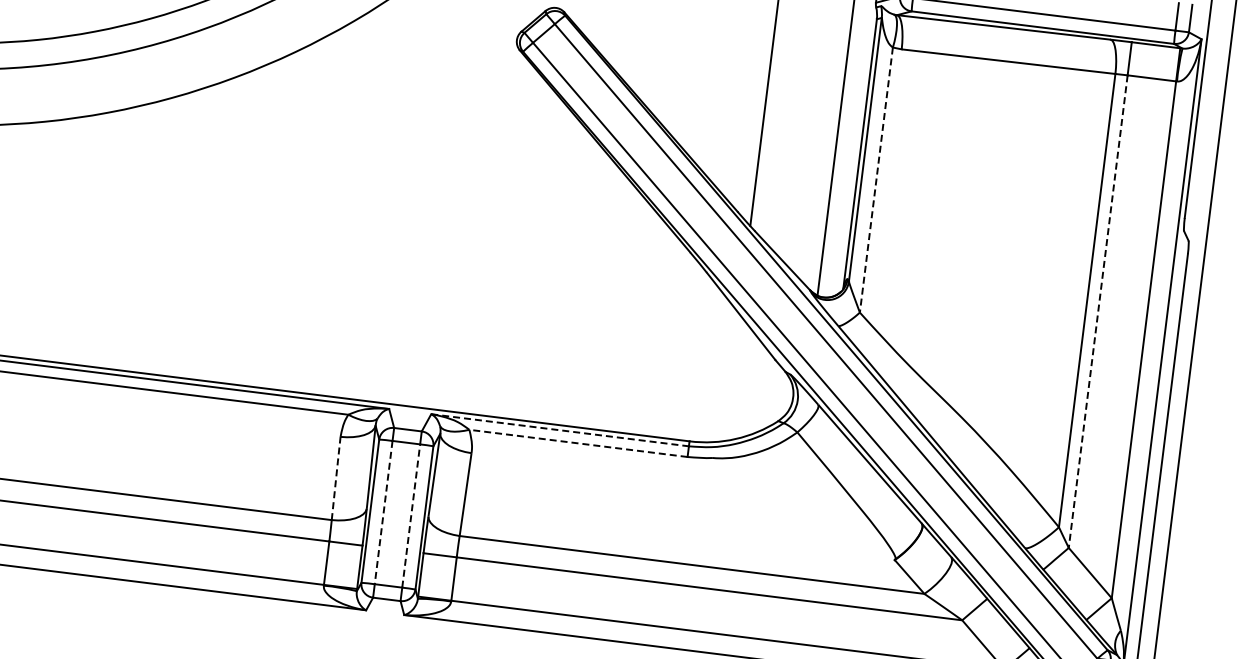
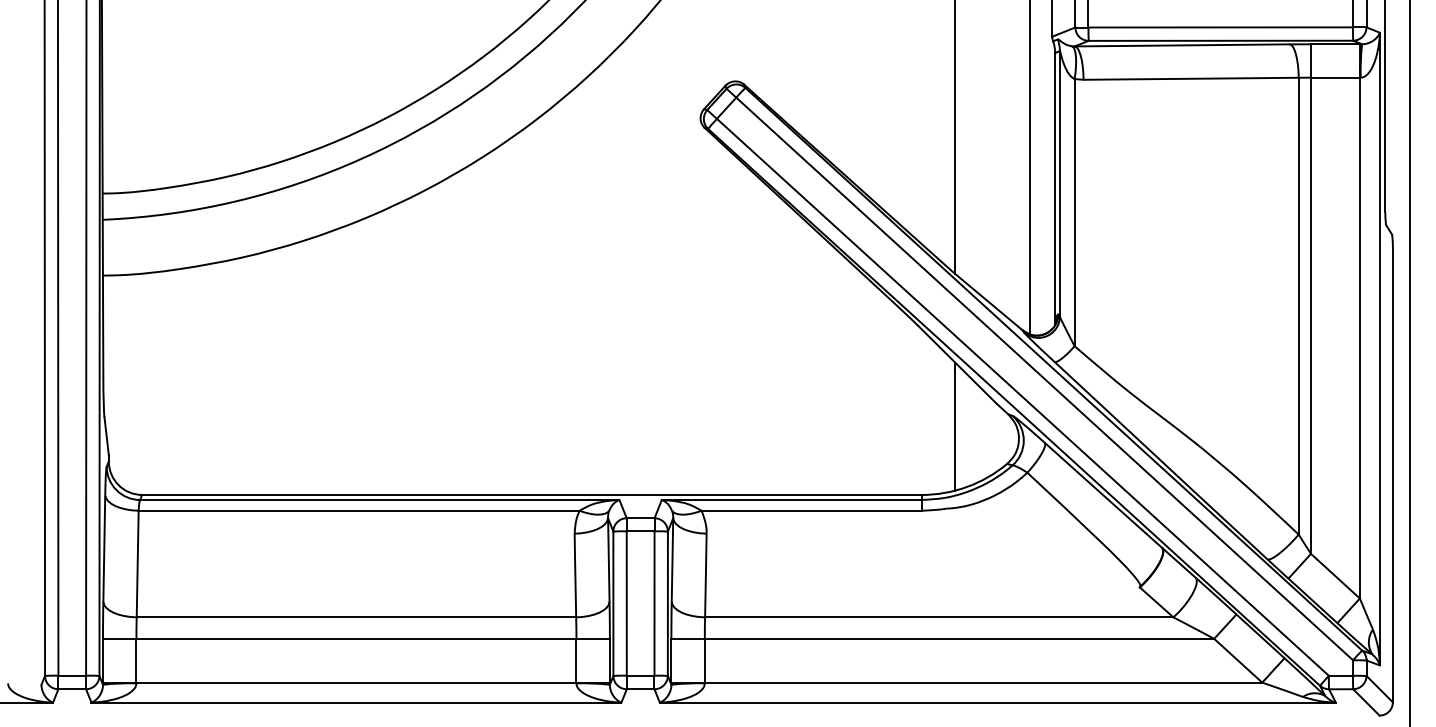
line: (876, 179) -> (1074, 212), dashed -> solid
line: (1098, 312) -> (1311, 316), dashed -> solid
line: (731, 377) -> (955, 426), added
line: (559, 430) -> (791, 500), dashed -> solid
line: (578, 443) -> (811, 510), dashed -> solid
line: (336, 477) -> (575, 574), dashed -> solid
line: (383, 512) -> (626, 603), dashed -> solid
line: (411, 515) -> (654, 602), dashed -> solid

